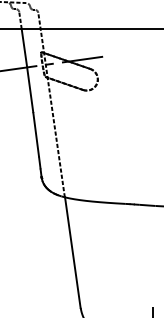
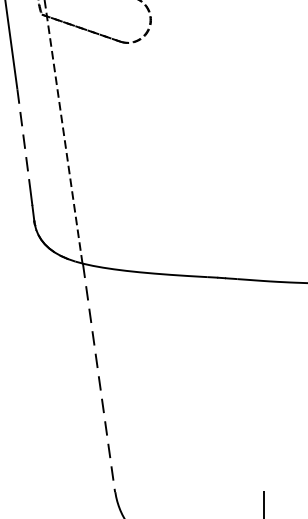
line: (36, 134) -> (23, 133), solid -> dashed
line: (72, 252) -> (98, 377), solid -> dashed

